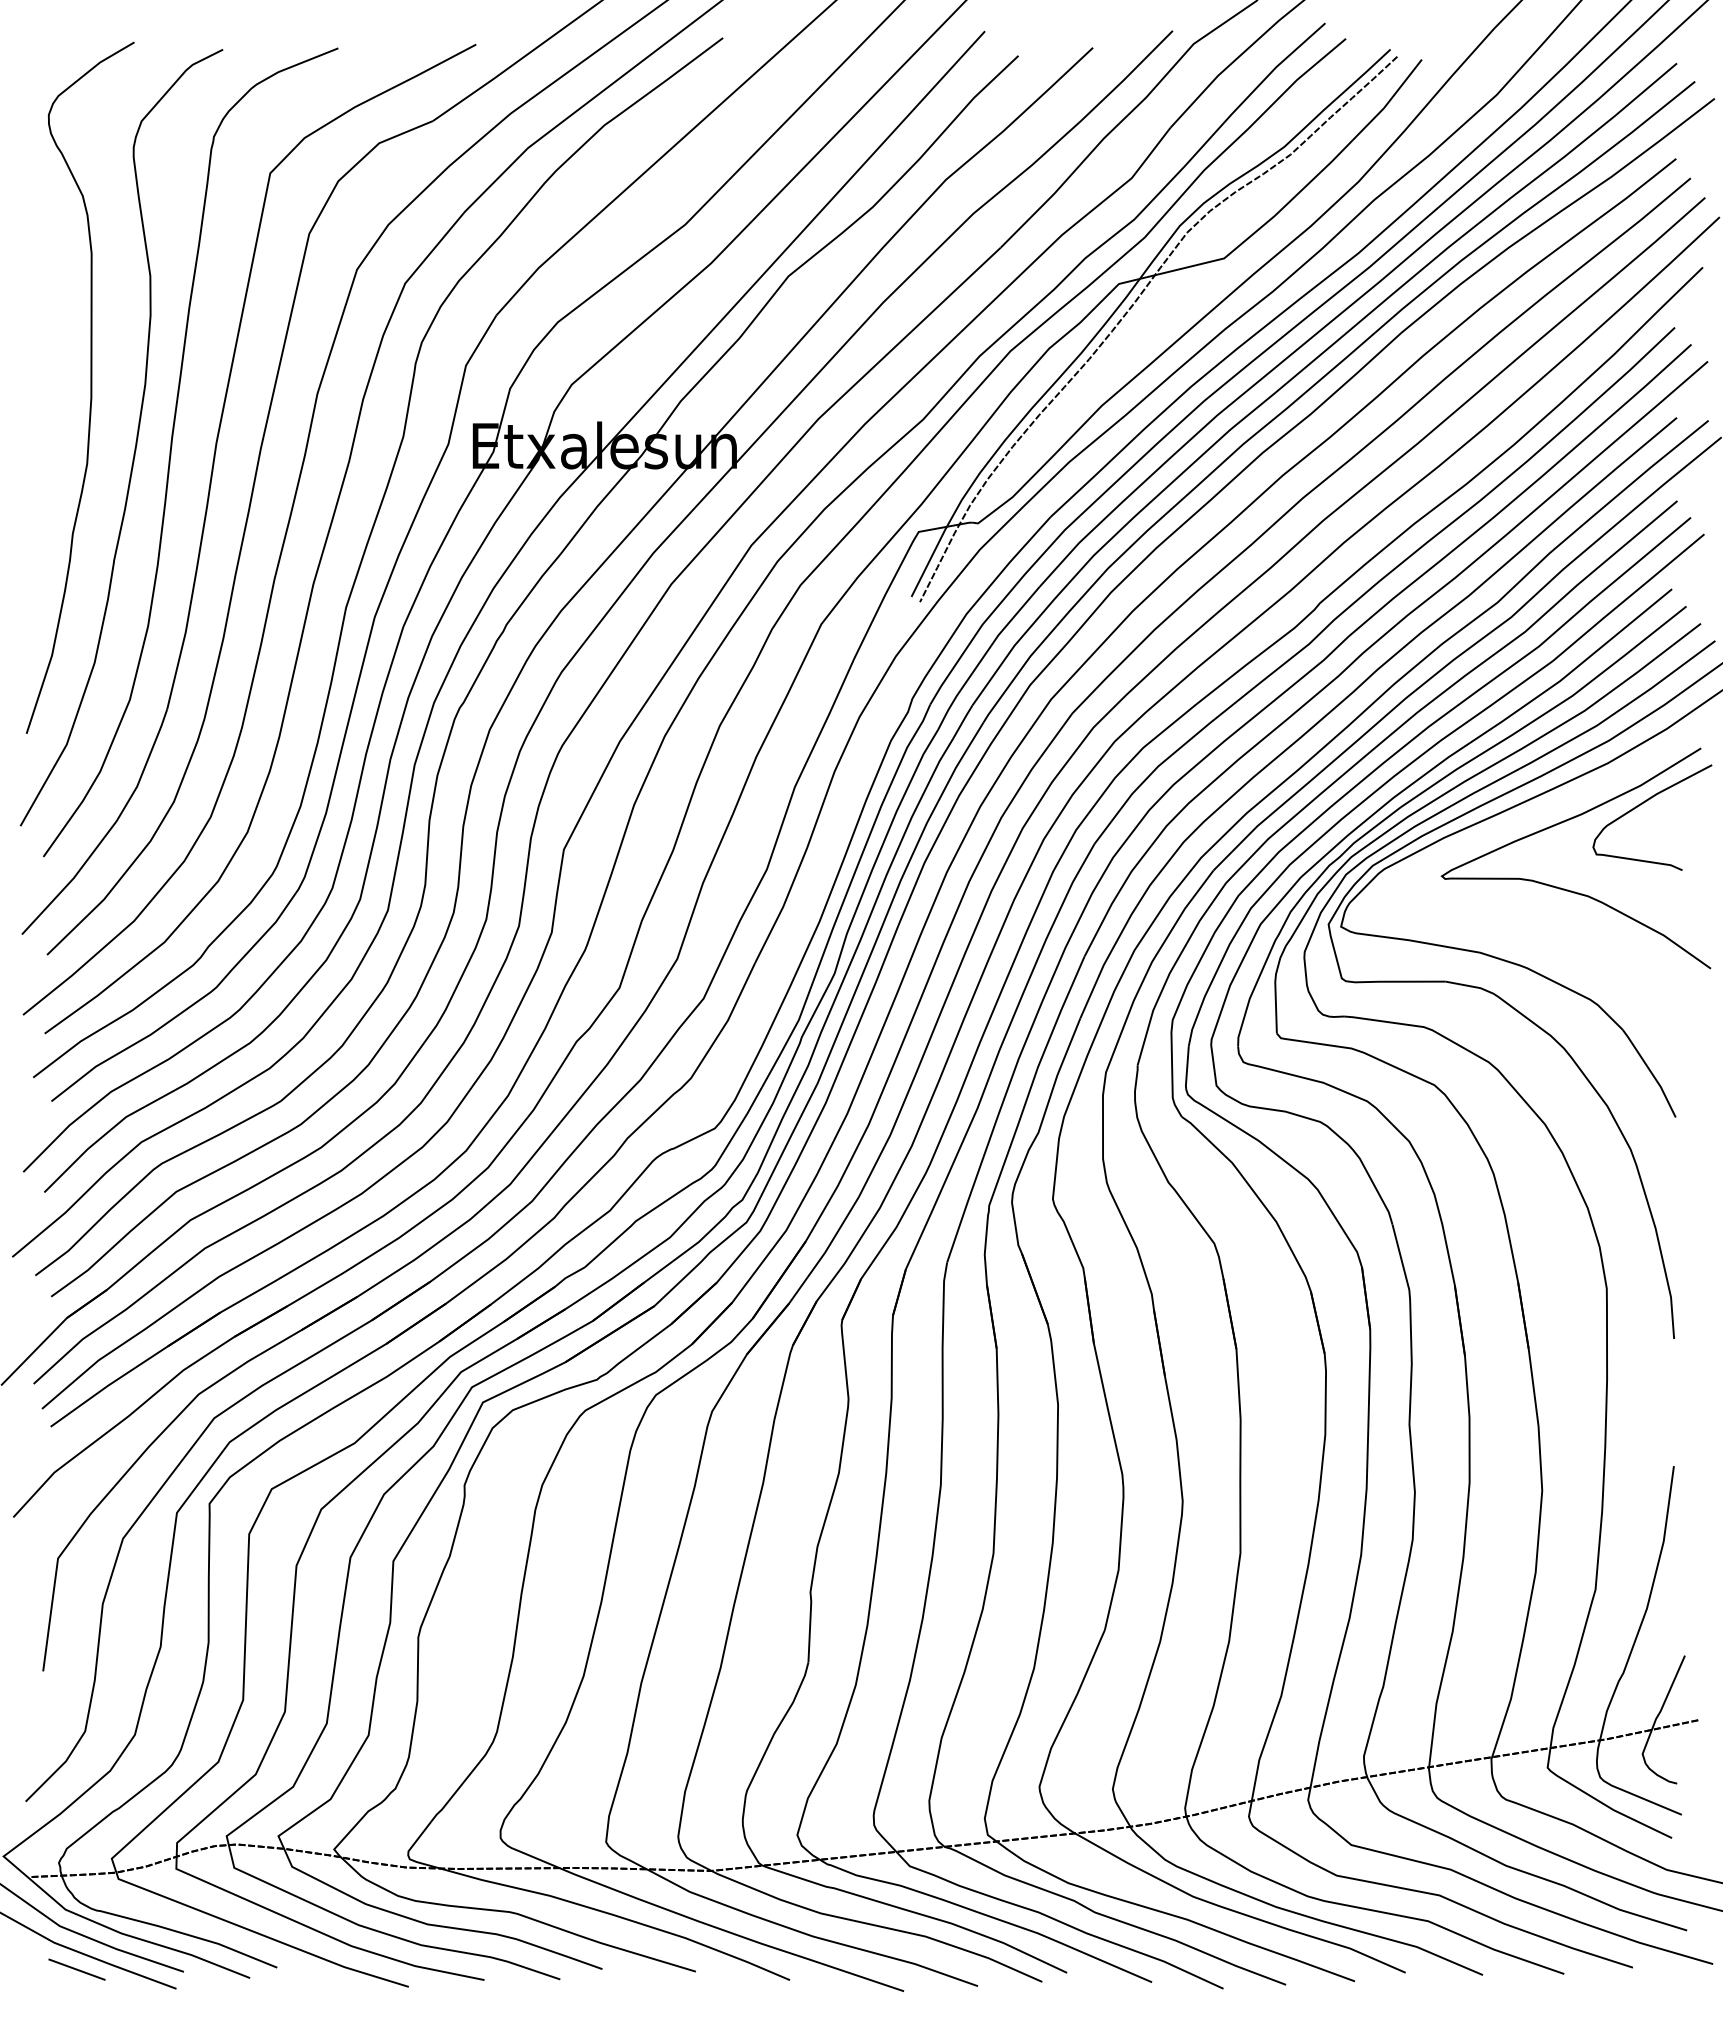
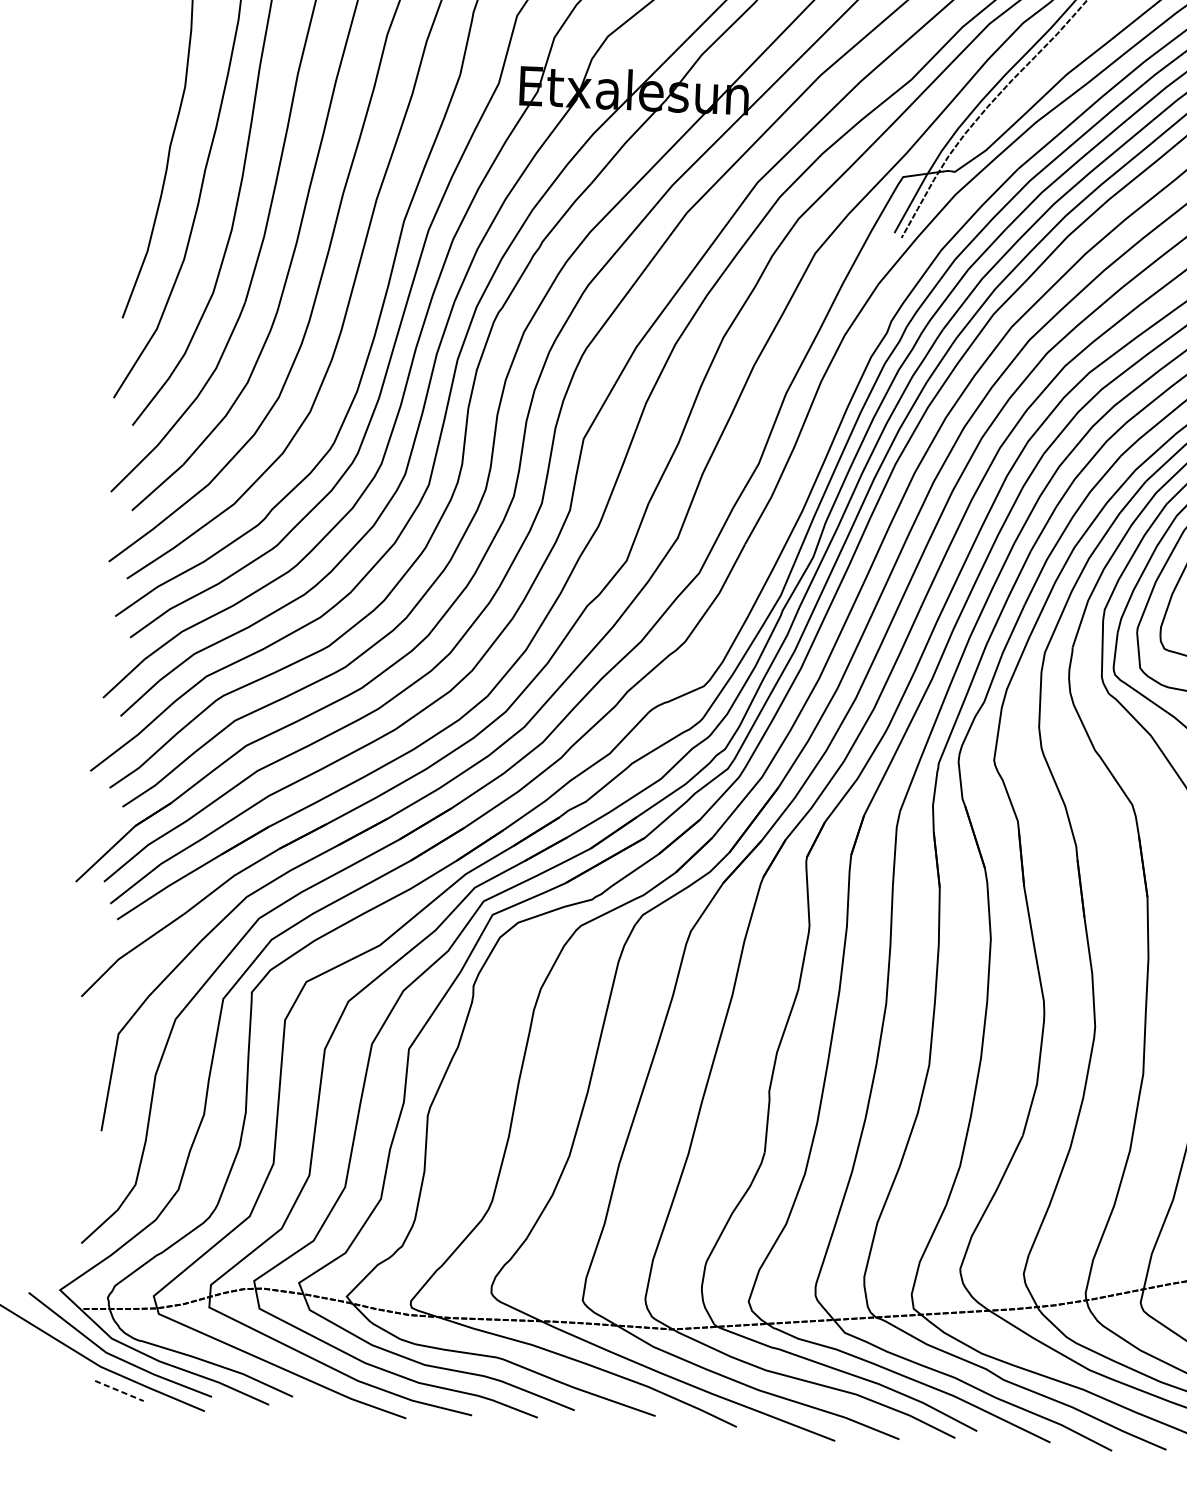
line: (77, 1969) -> (119, 1390), solid -> dashed

